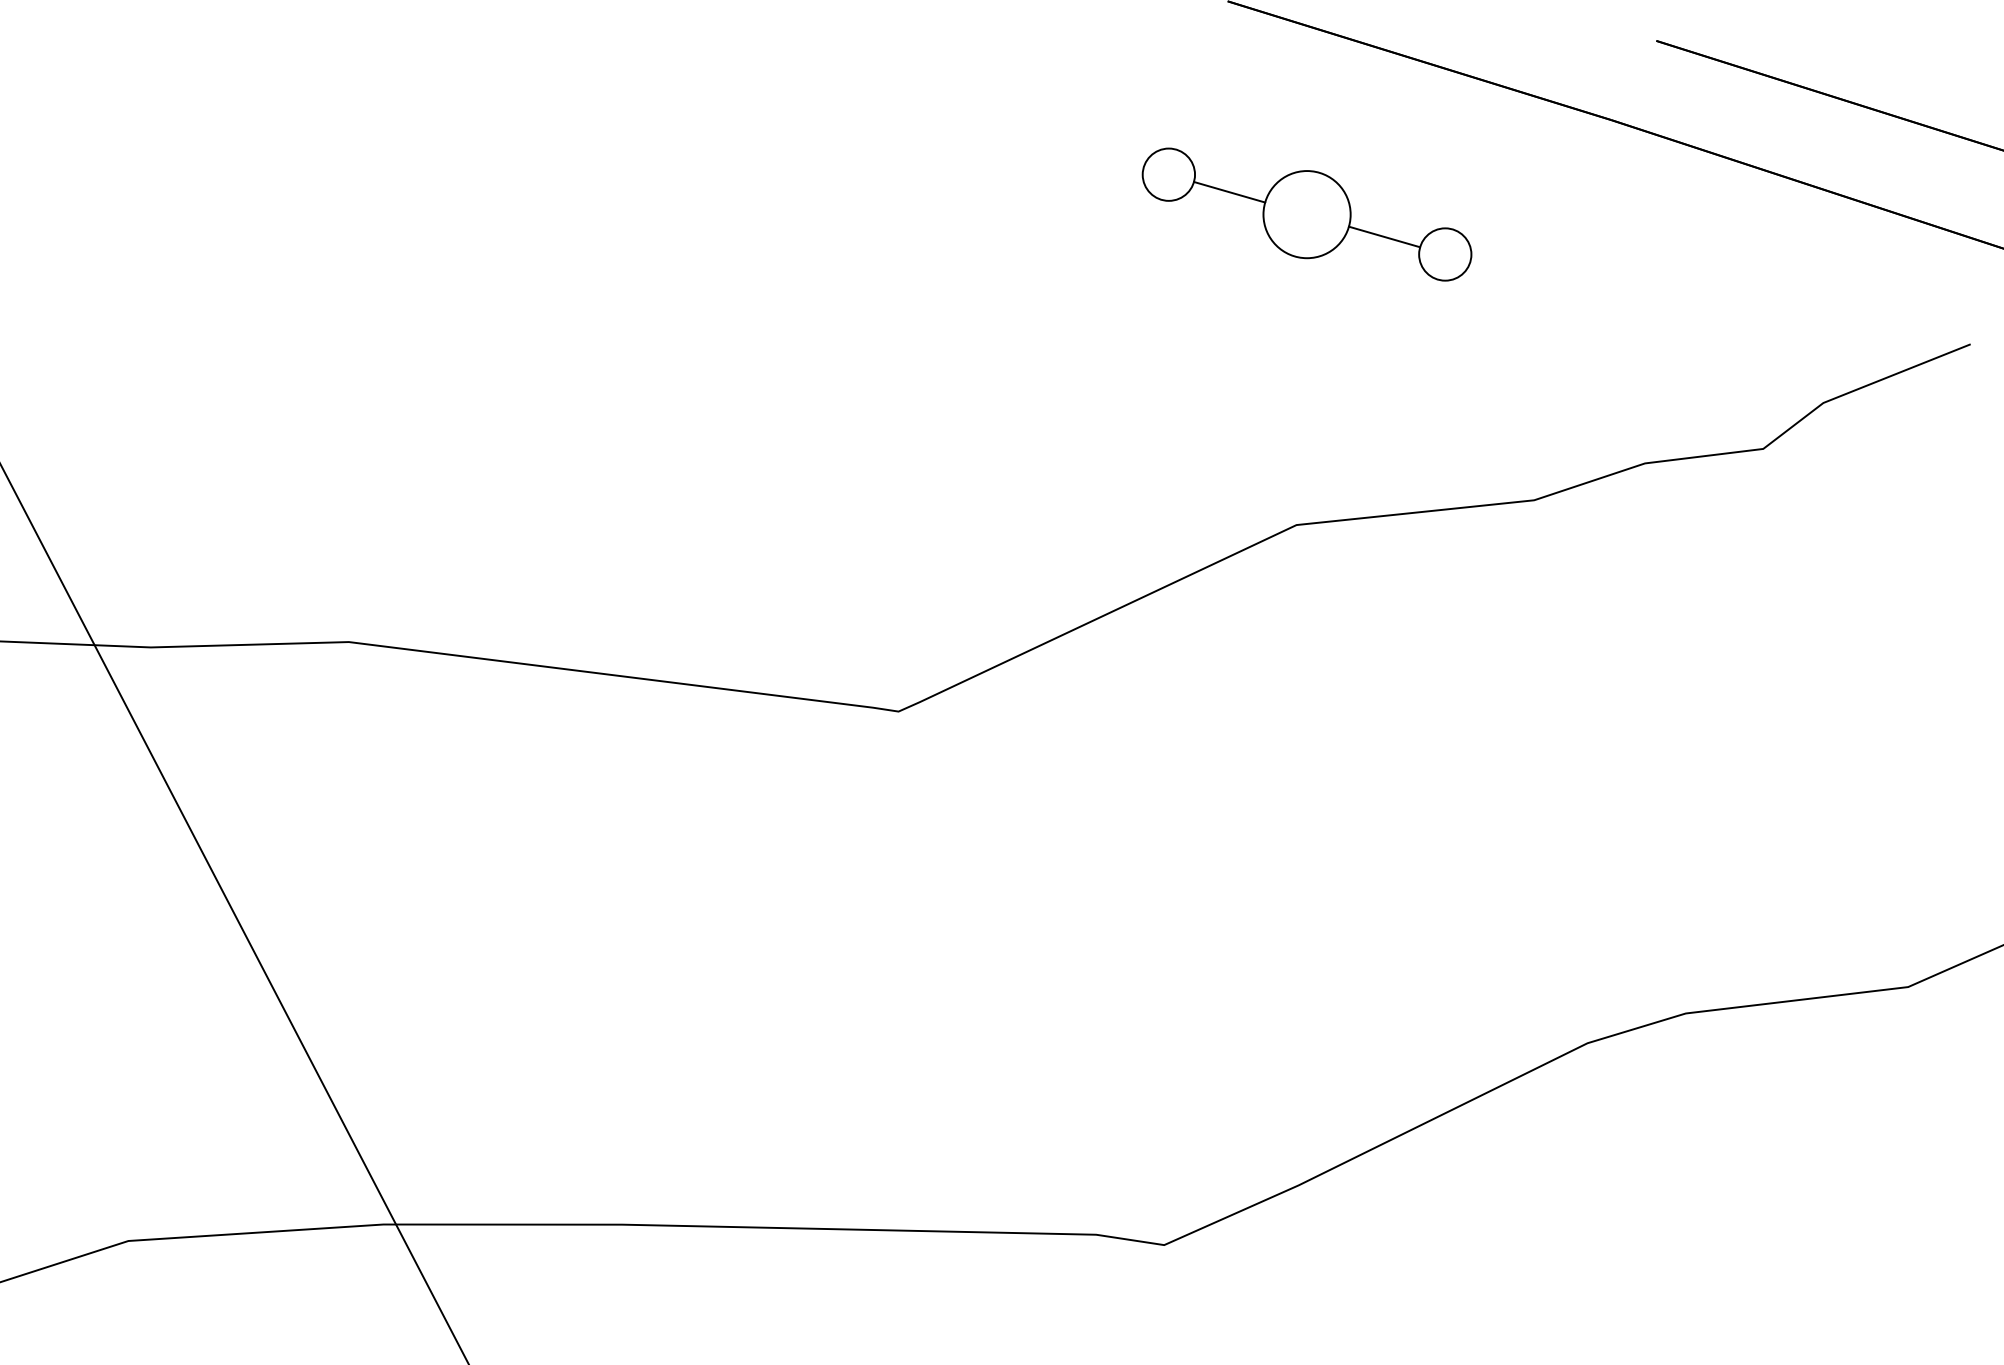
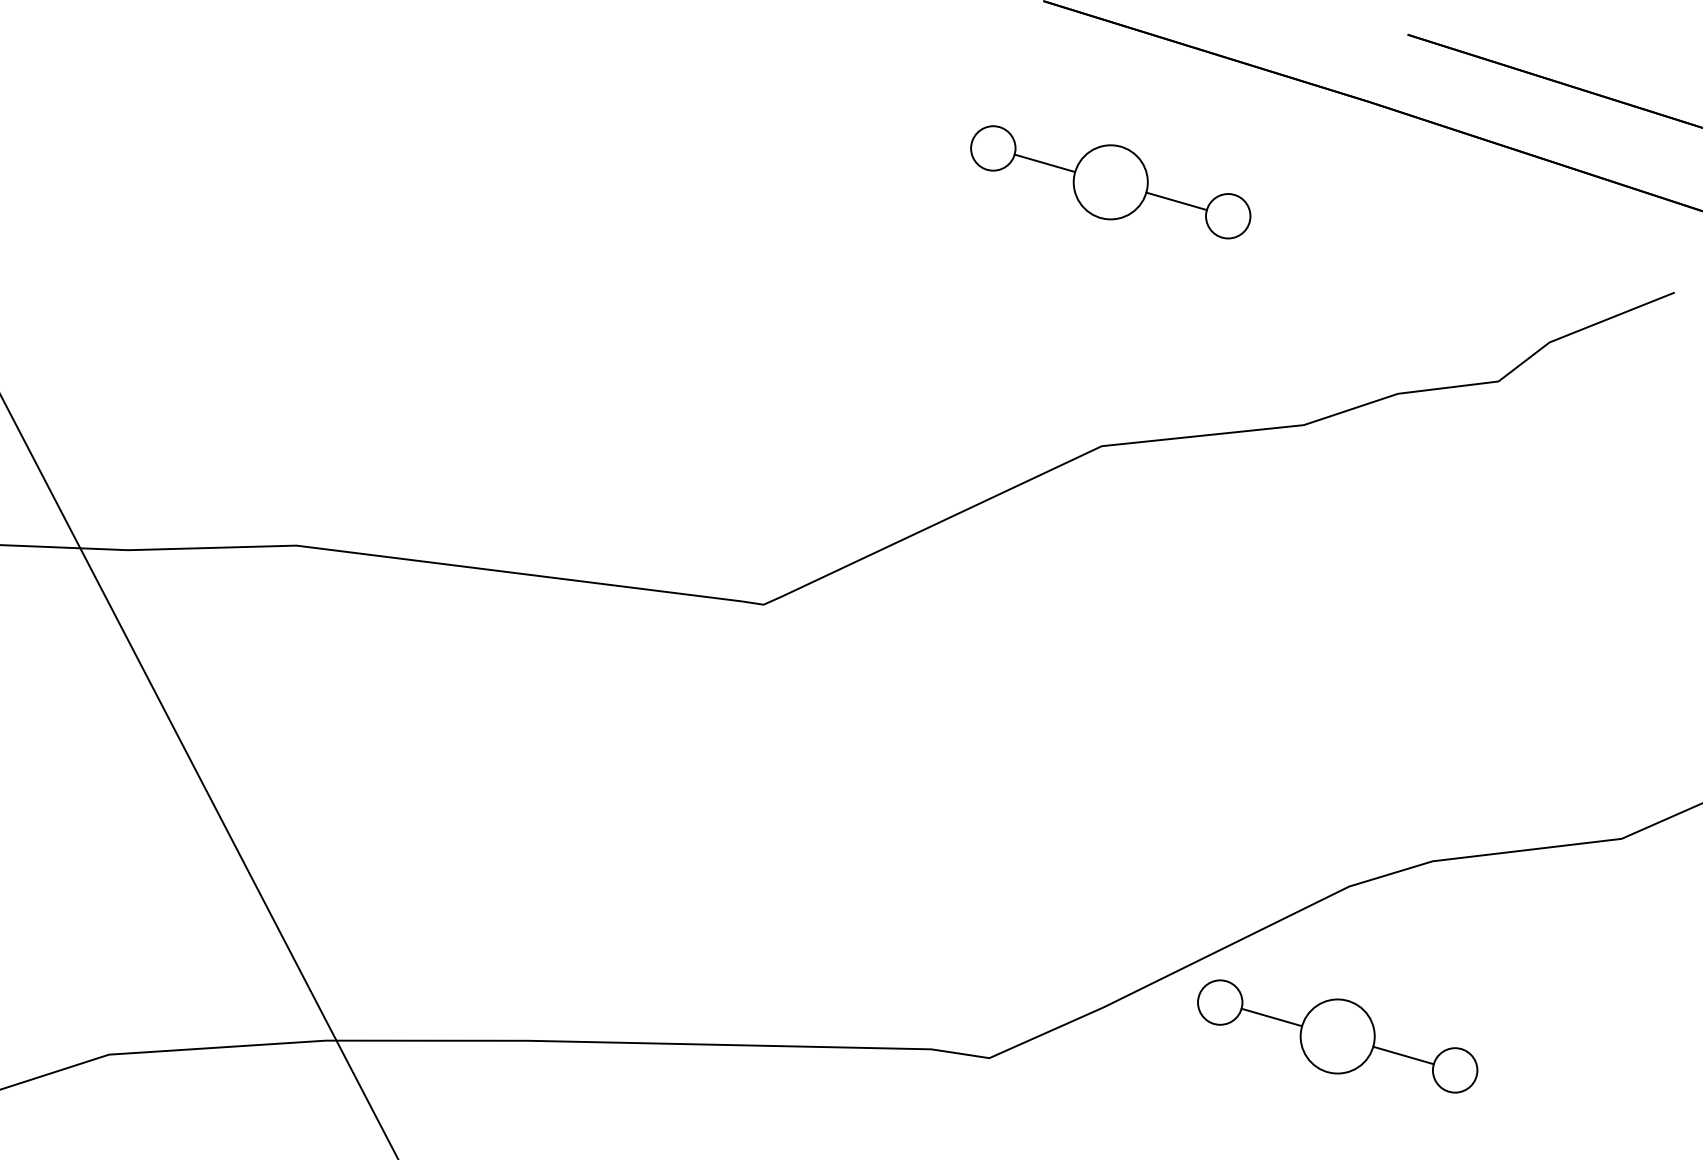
part: (1573, 1219) -> (1337, 1036), added

